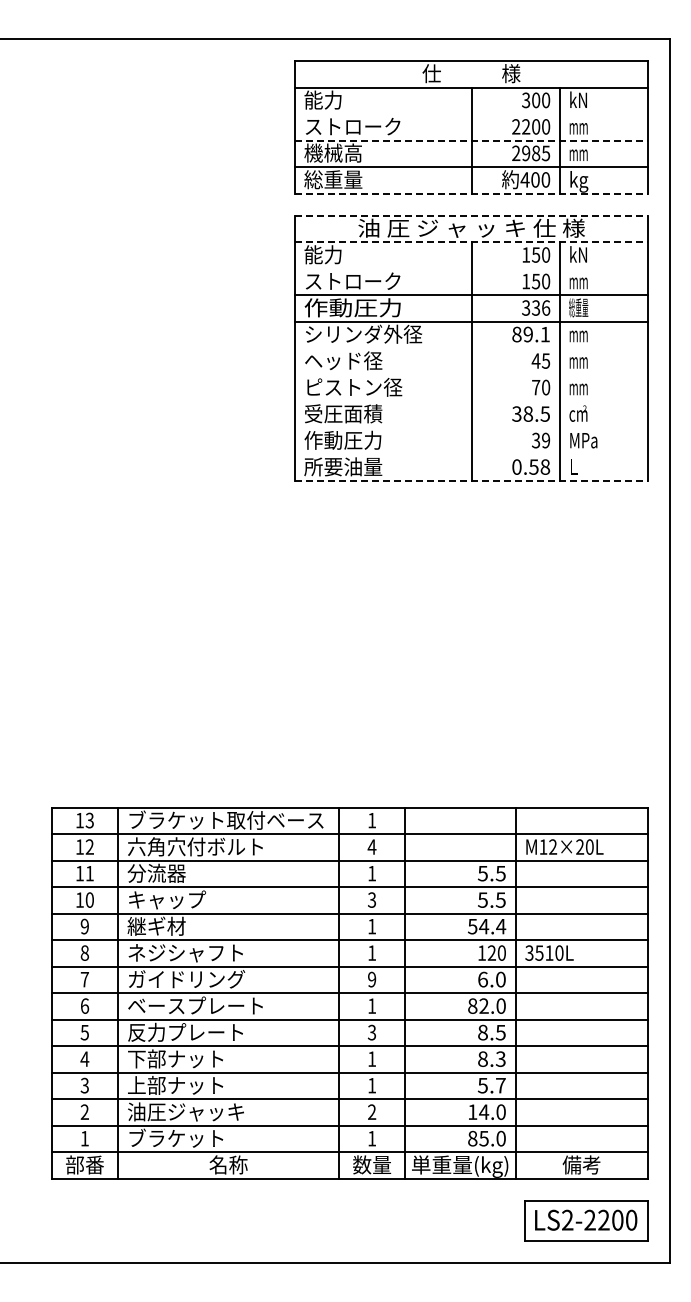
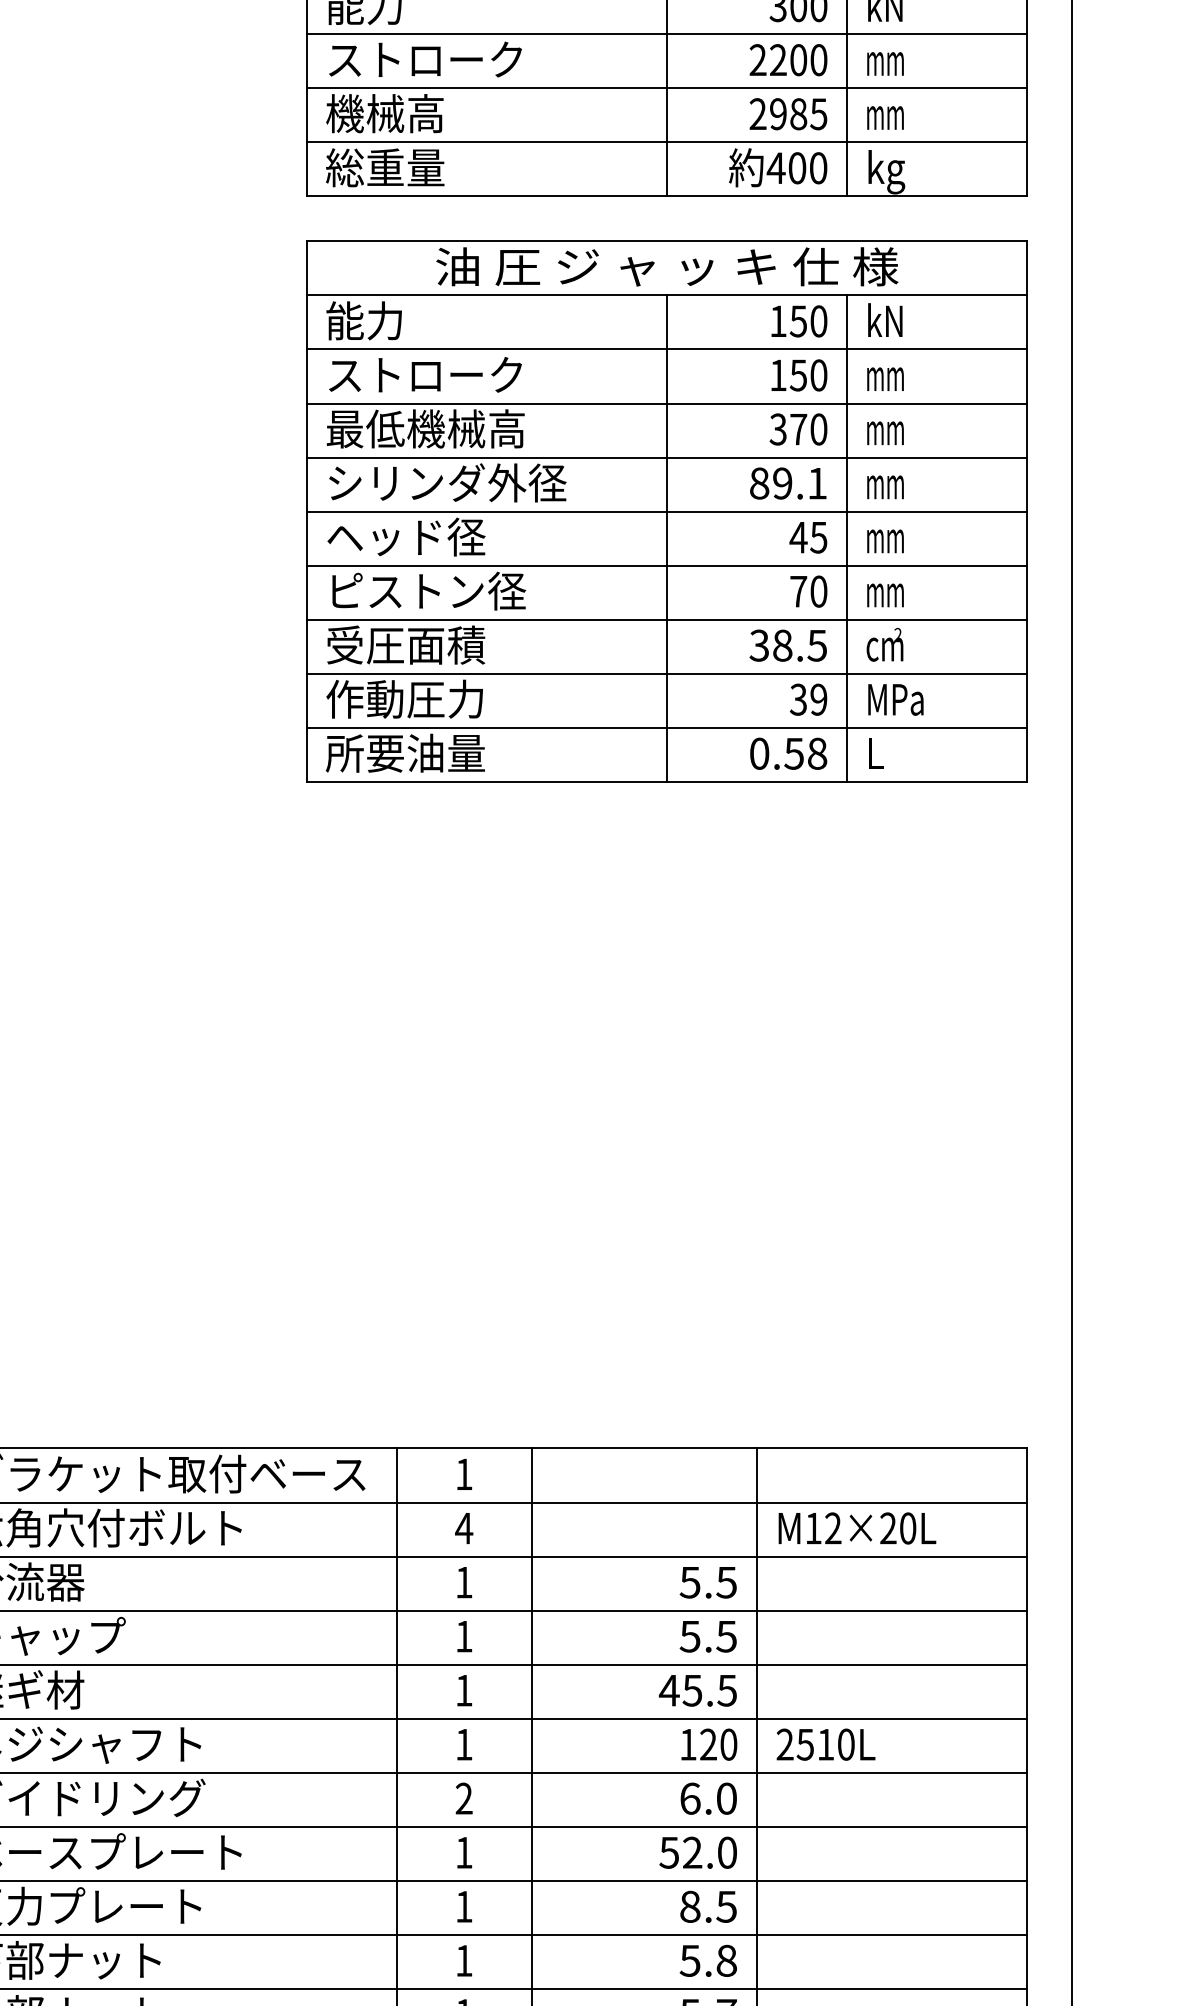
line: (471, 114) -> (666, 34), added
line: (471, 140) -> (666, 87), dashed -> solid
line: (471, 193) -> (666, 195), dashed -> solid
line: (471, 215) -> (666, 240), dashed -> solid
line: (471, 242) -> (666, 295), dashed -> solid
line: (471, 268) -> (666, 348), added
text: (352, 307) -> (424, 428), 作動圧力 -> 最低機械高
text: (541, 307) -> (809, 428), 336 -> 370
text: (578, 307) -> (885, 428), 総重量 -> mm
line: (471, 348) -> (666, 511), added
line: (471, 374) -> (666, 564), added
line: (471, 401) -> (666, 620), added
line: (471, 427) -> (666, 673), added
line: (471, 454) -> (666, 728), added
line: (471, 480) -> (666, 781), dashed -> solid
text: (372, 899) -> (465, 1635), 3 -> 1
text: (486, 926) -> (697, 1690), 54.4 -> 45.5
text: (529, 953) -> (785, 1745), 3510L -> 2510L
text: (372, 979) -> (465, 1798), 9 -> 2
text: (472, 1005) -> (668, 1851), 82.0 -> 52.0
text: (371, 1032) -> (463, 1906), 3 -> 1
text: (491, 1058) -> (707, 1959), 8.3 -> 5.8

